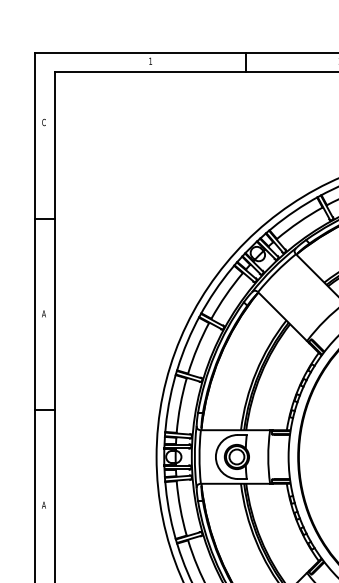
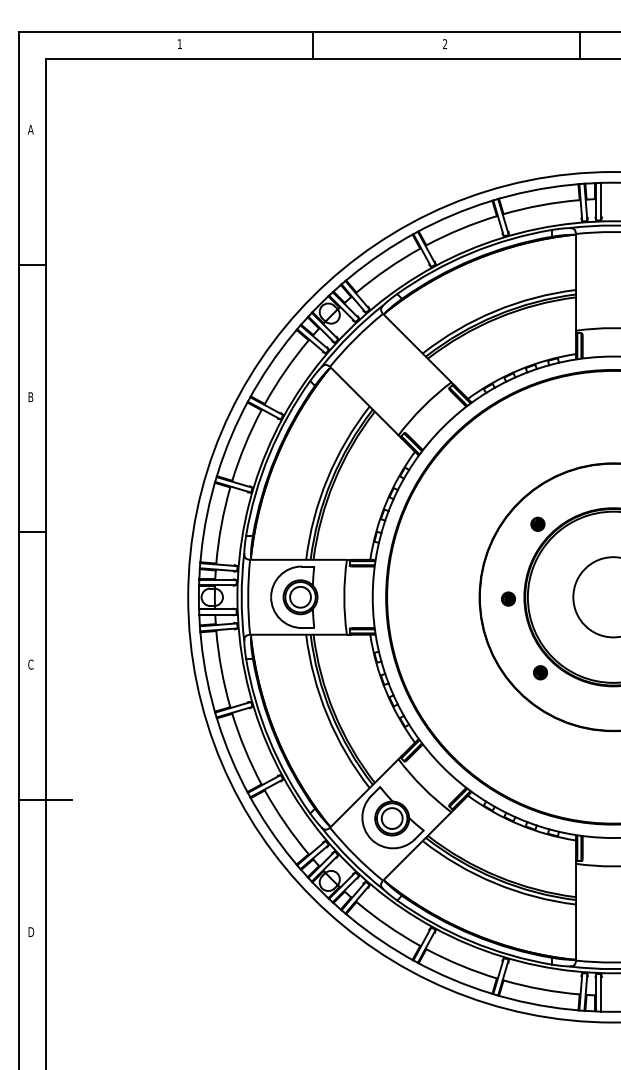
text: (43, 122) -> (30, 129), C -> A
text: (43, 314) -> (30, 397), A -> B
text: (43, 505) -> (30, 664), A -> C

